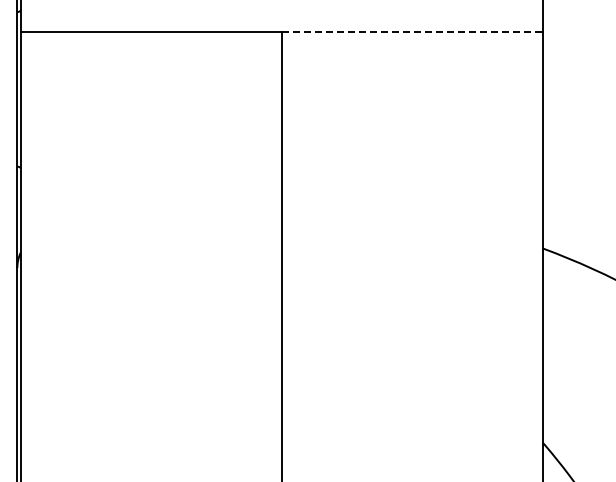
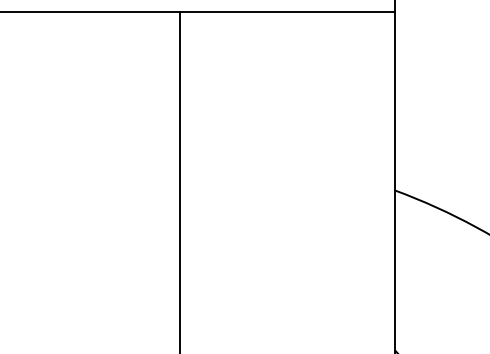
line: (412, 31) -> (287, 11), dashed -> solid

